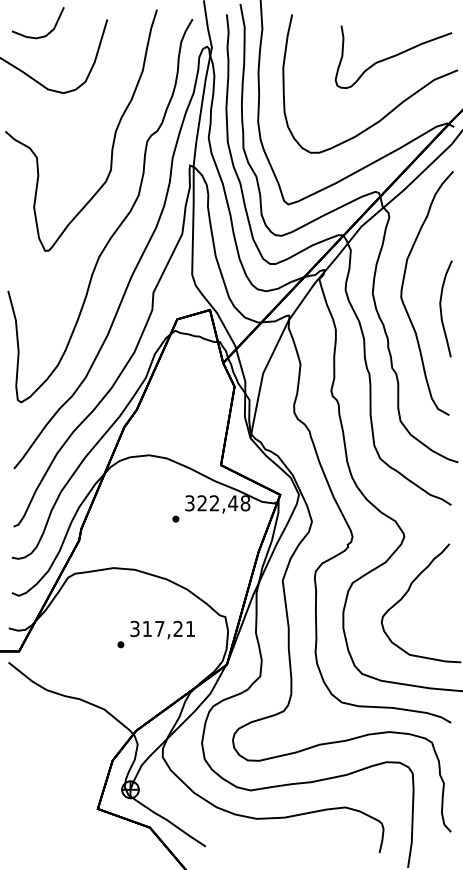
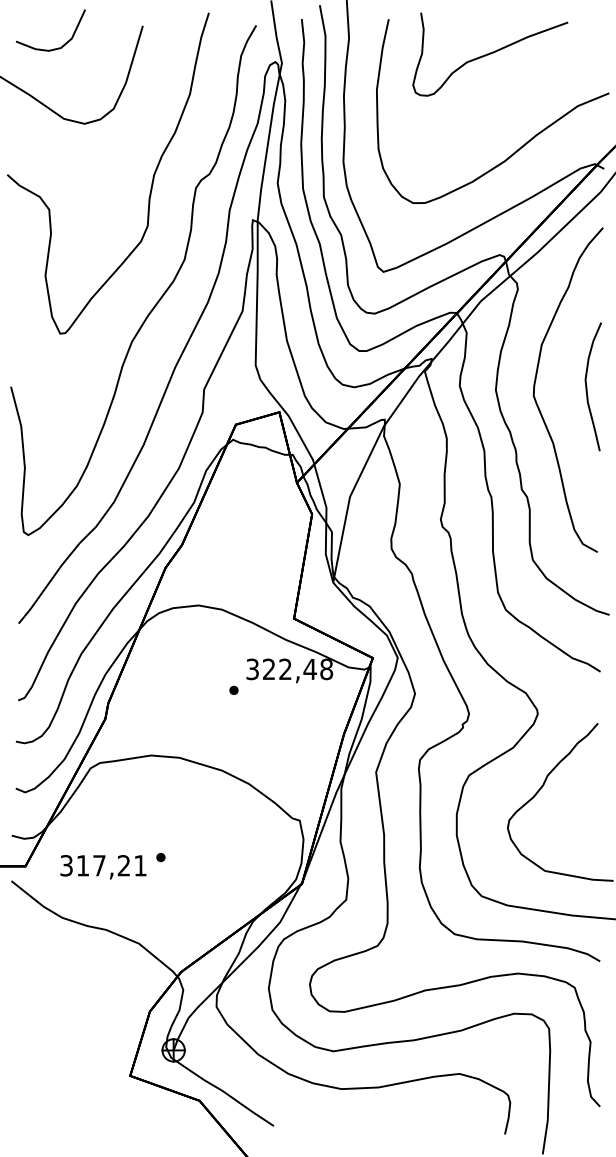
curve: (393, 56) -> (490, 53), moved
curve: (441, 308) -> (587, 386), moved
text: (162, 629) -> (103, 866), moved

